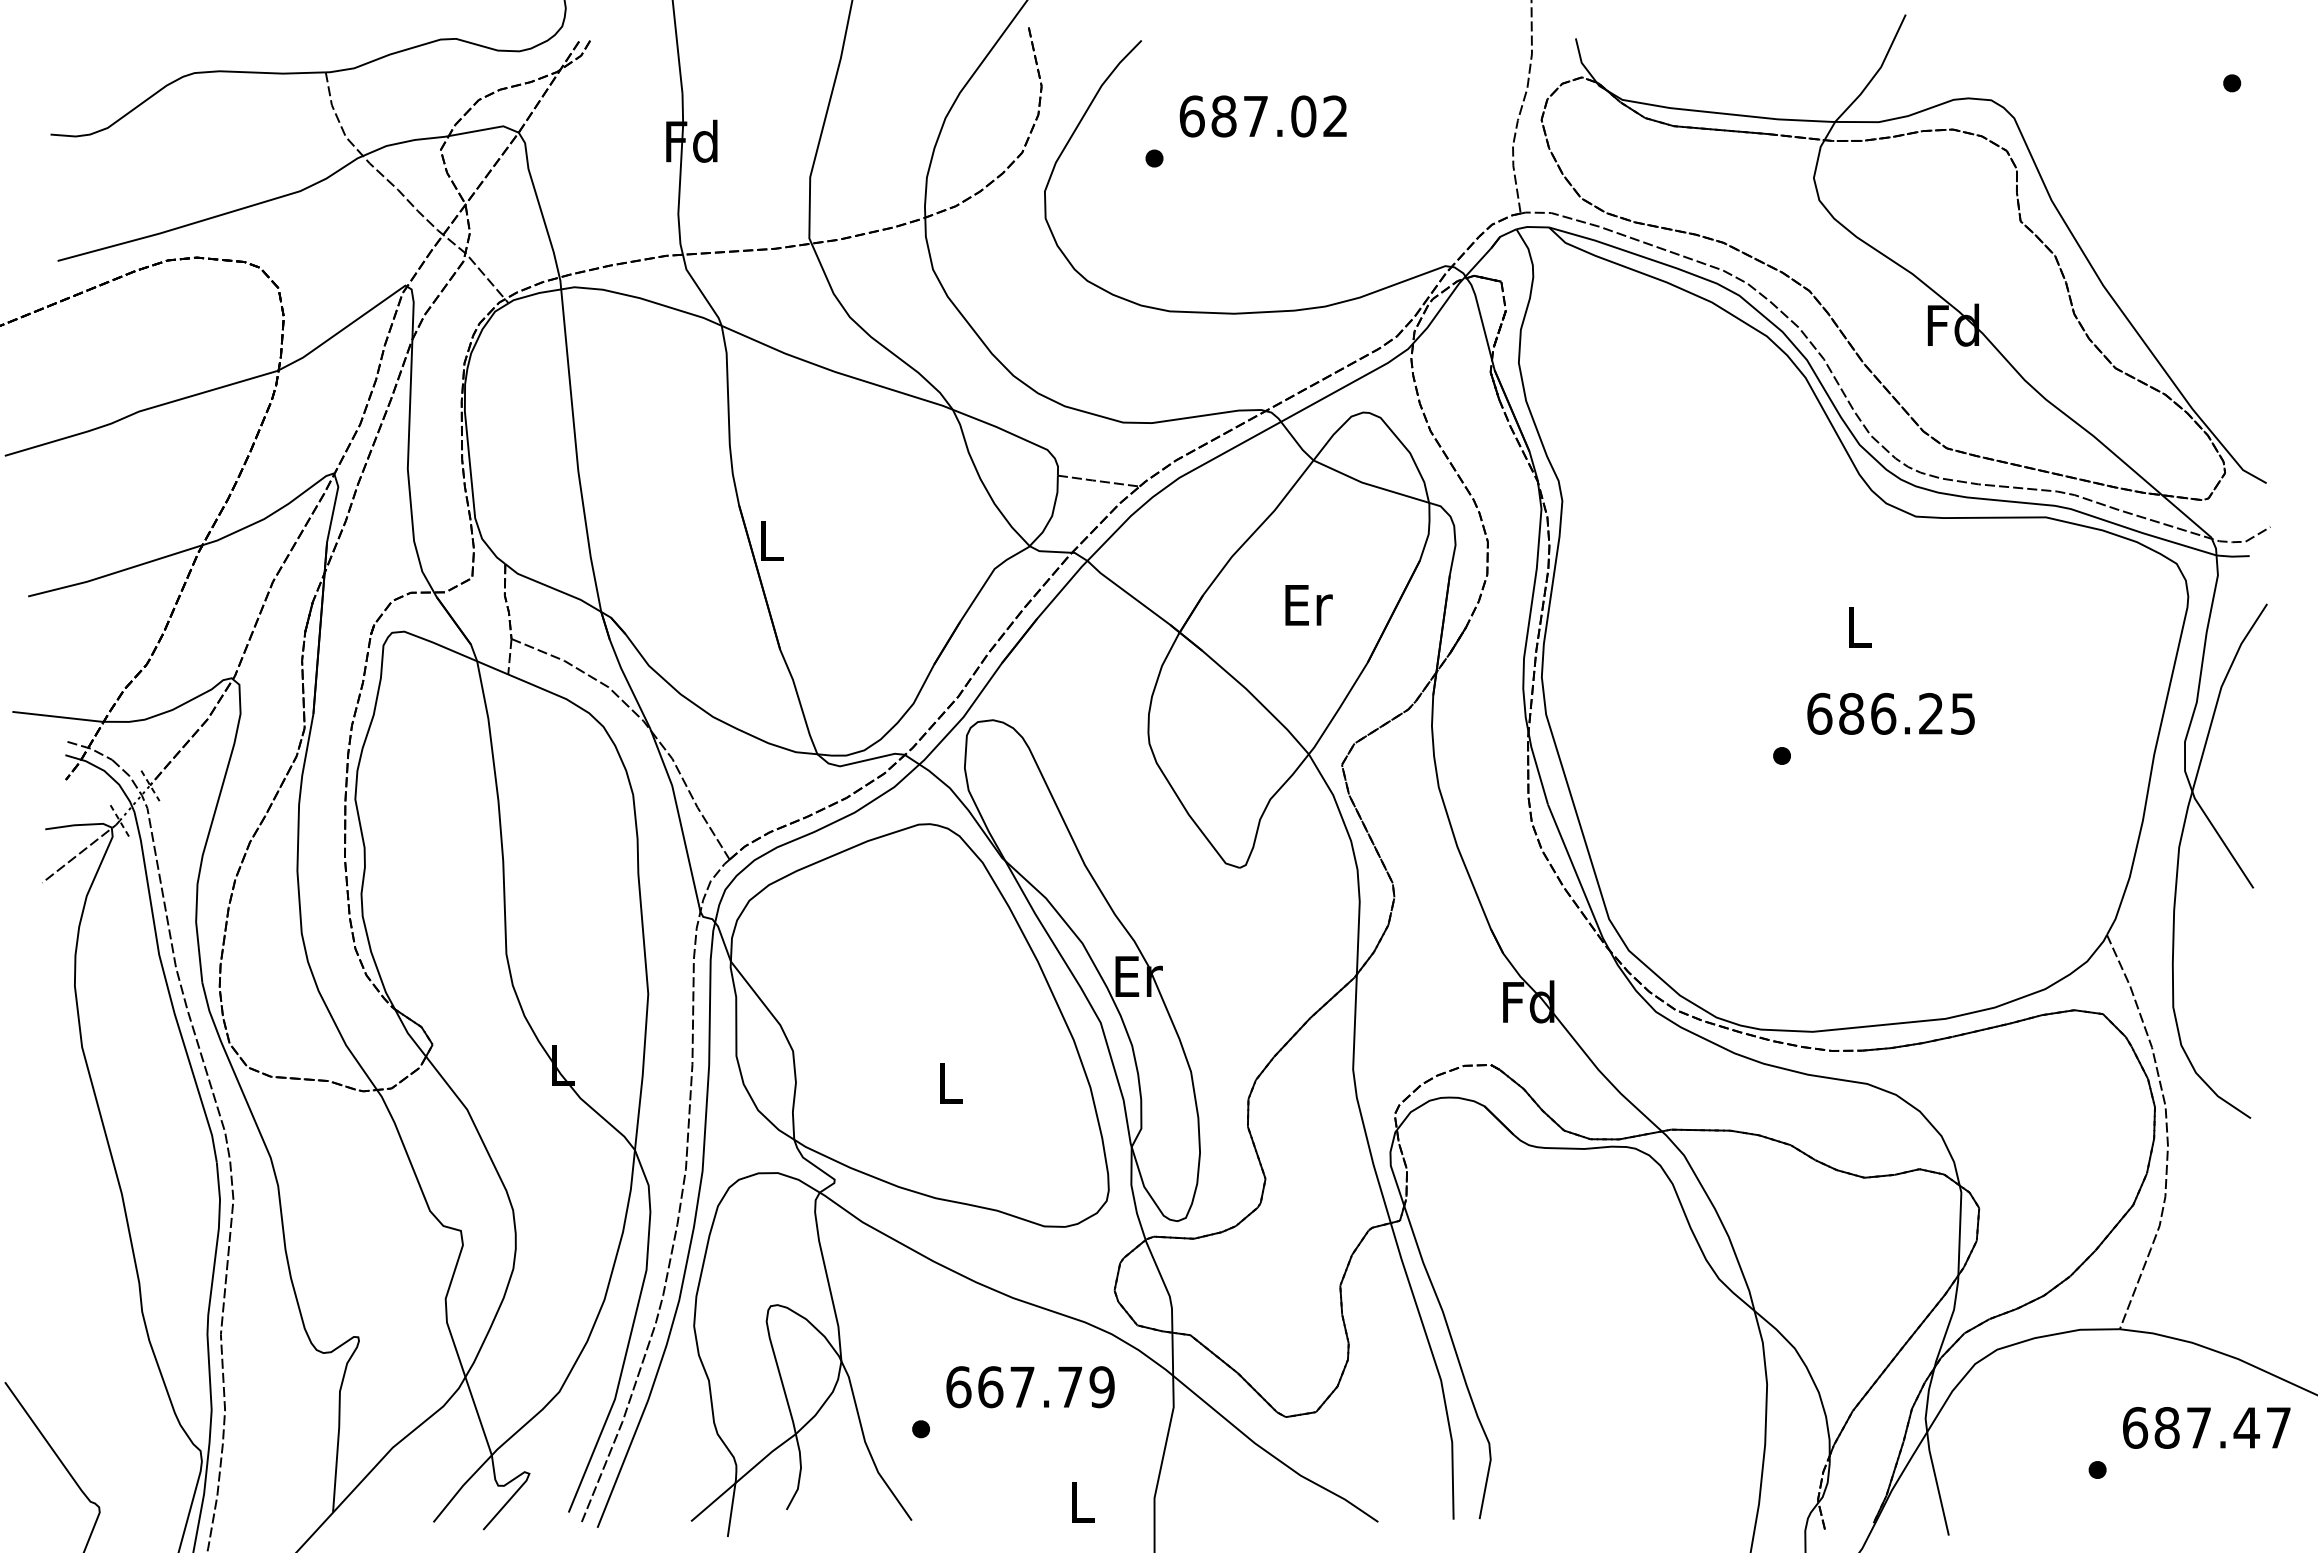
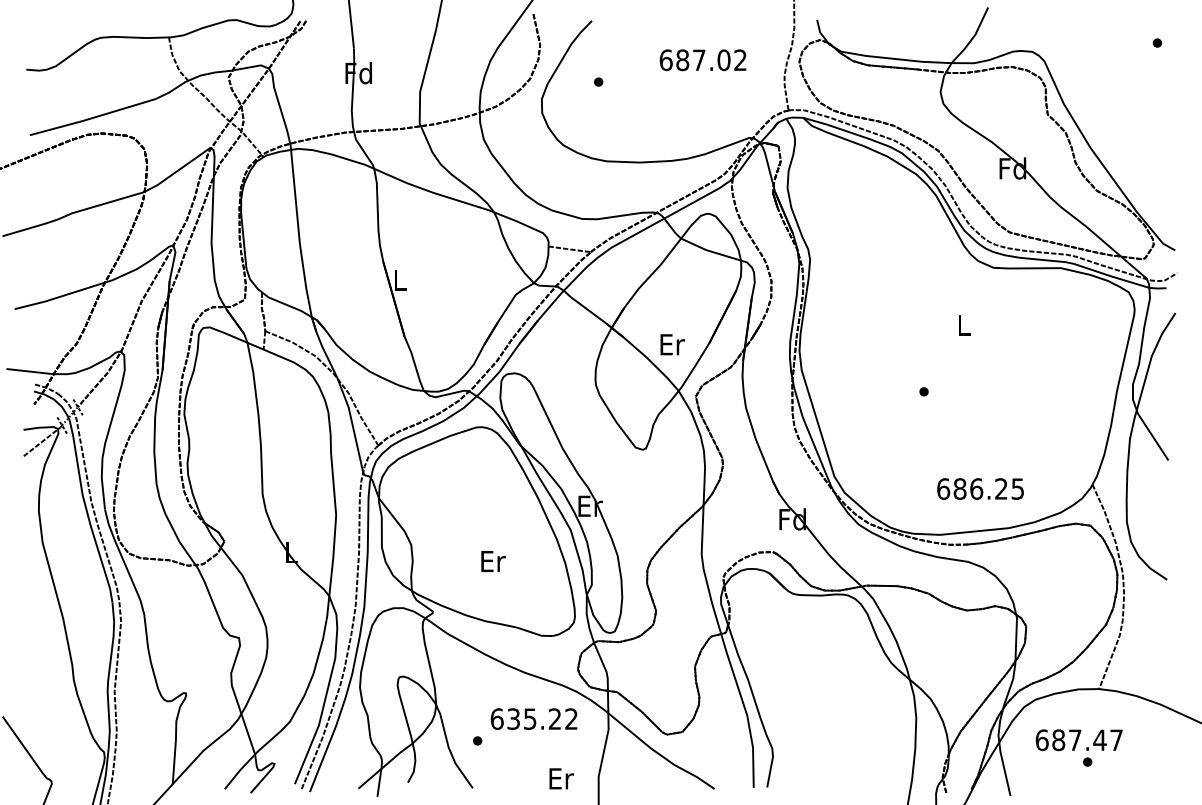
text: (1262, 116) -> (702, 60), moved
text: (1308, 604) -> (672, 344), moved
text: (1890, 712) -> (980, 488), moved
text: (951, 1083) -> (493, 561), L -> Er
text: (1046, 1385) -> (542, 718), 667.79 -> 635.22
text: (2205, 1428) -> (1078, 740), moved
text: (1082, 1501) -> (561, 778), L -> Er

